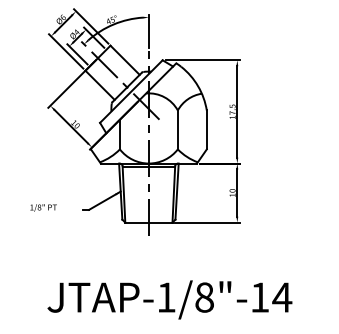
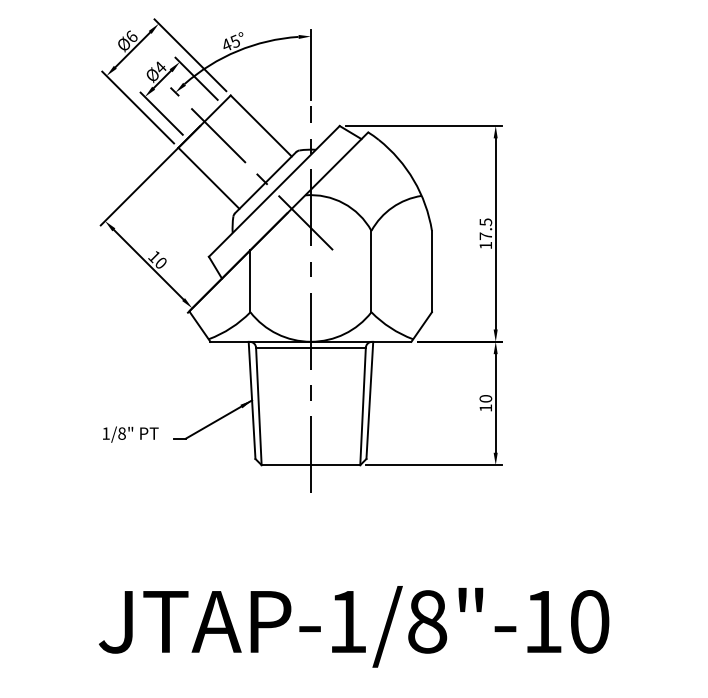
text: (43, 207) -> (130, 433), moved
text: (282, 297) -> (590, 621), JTAP-1/8"-14 -> JTAP-1/8"-10

